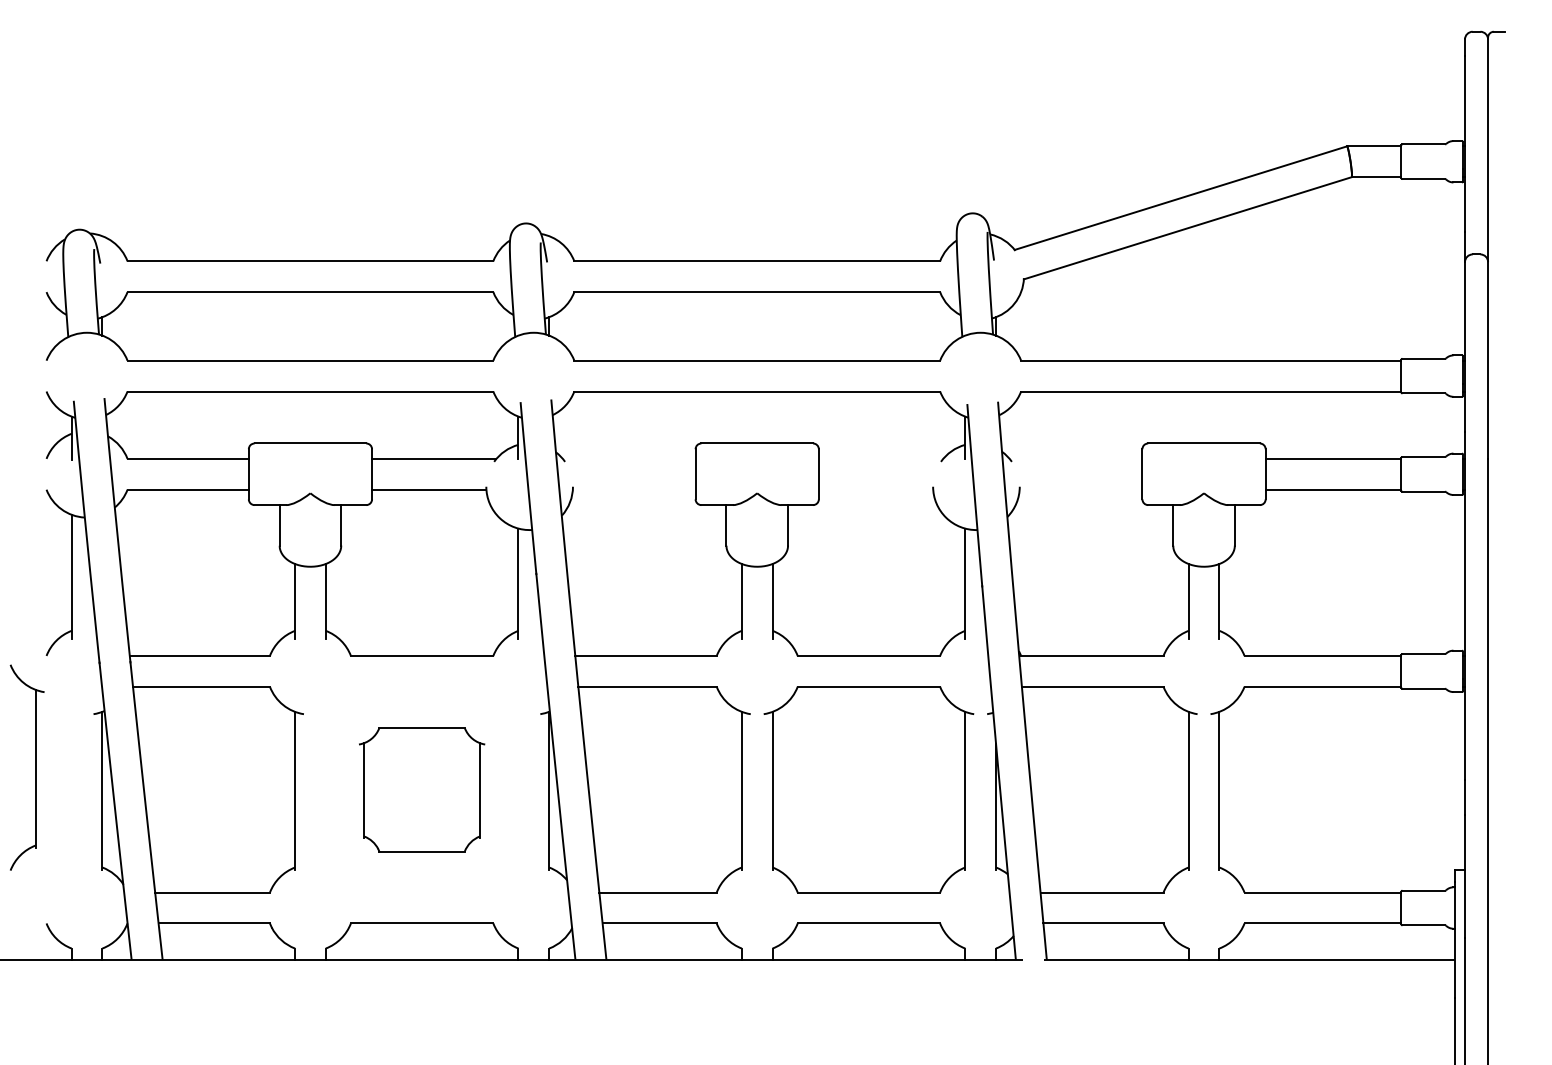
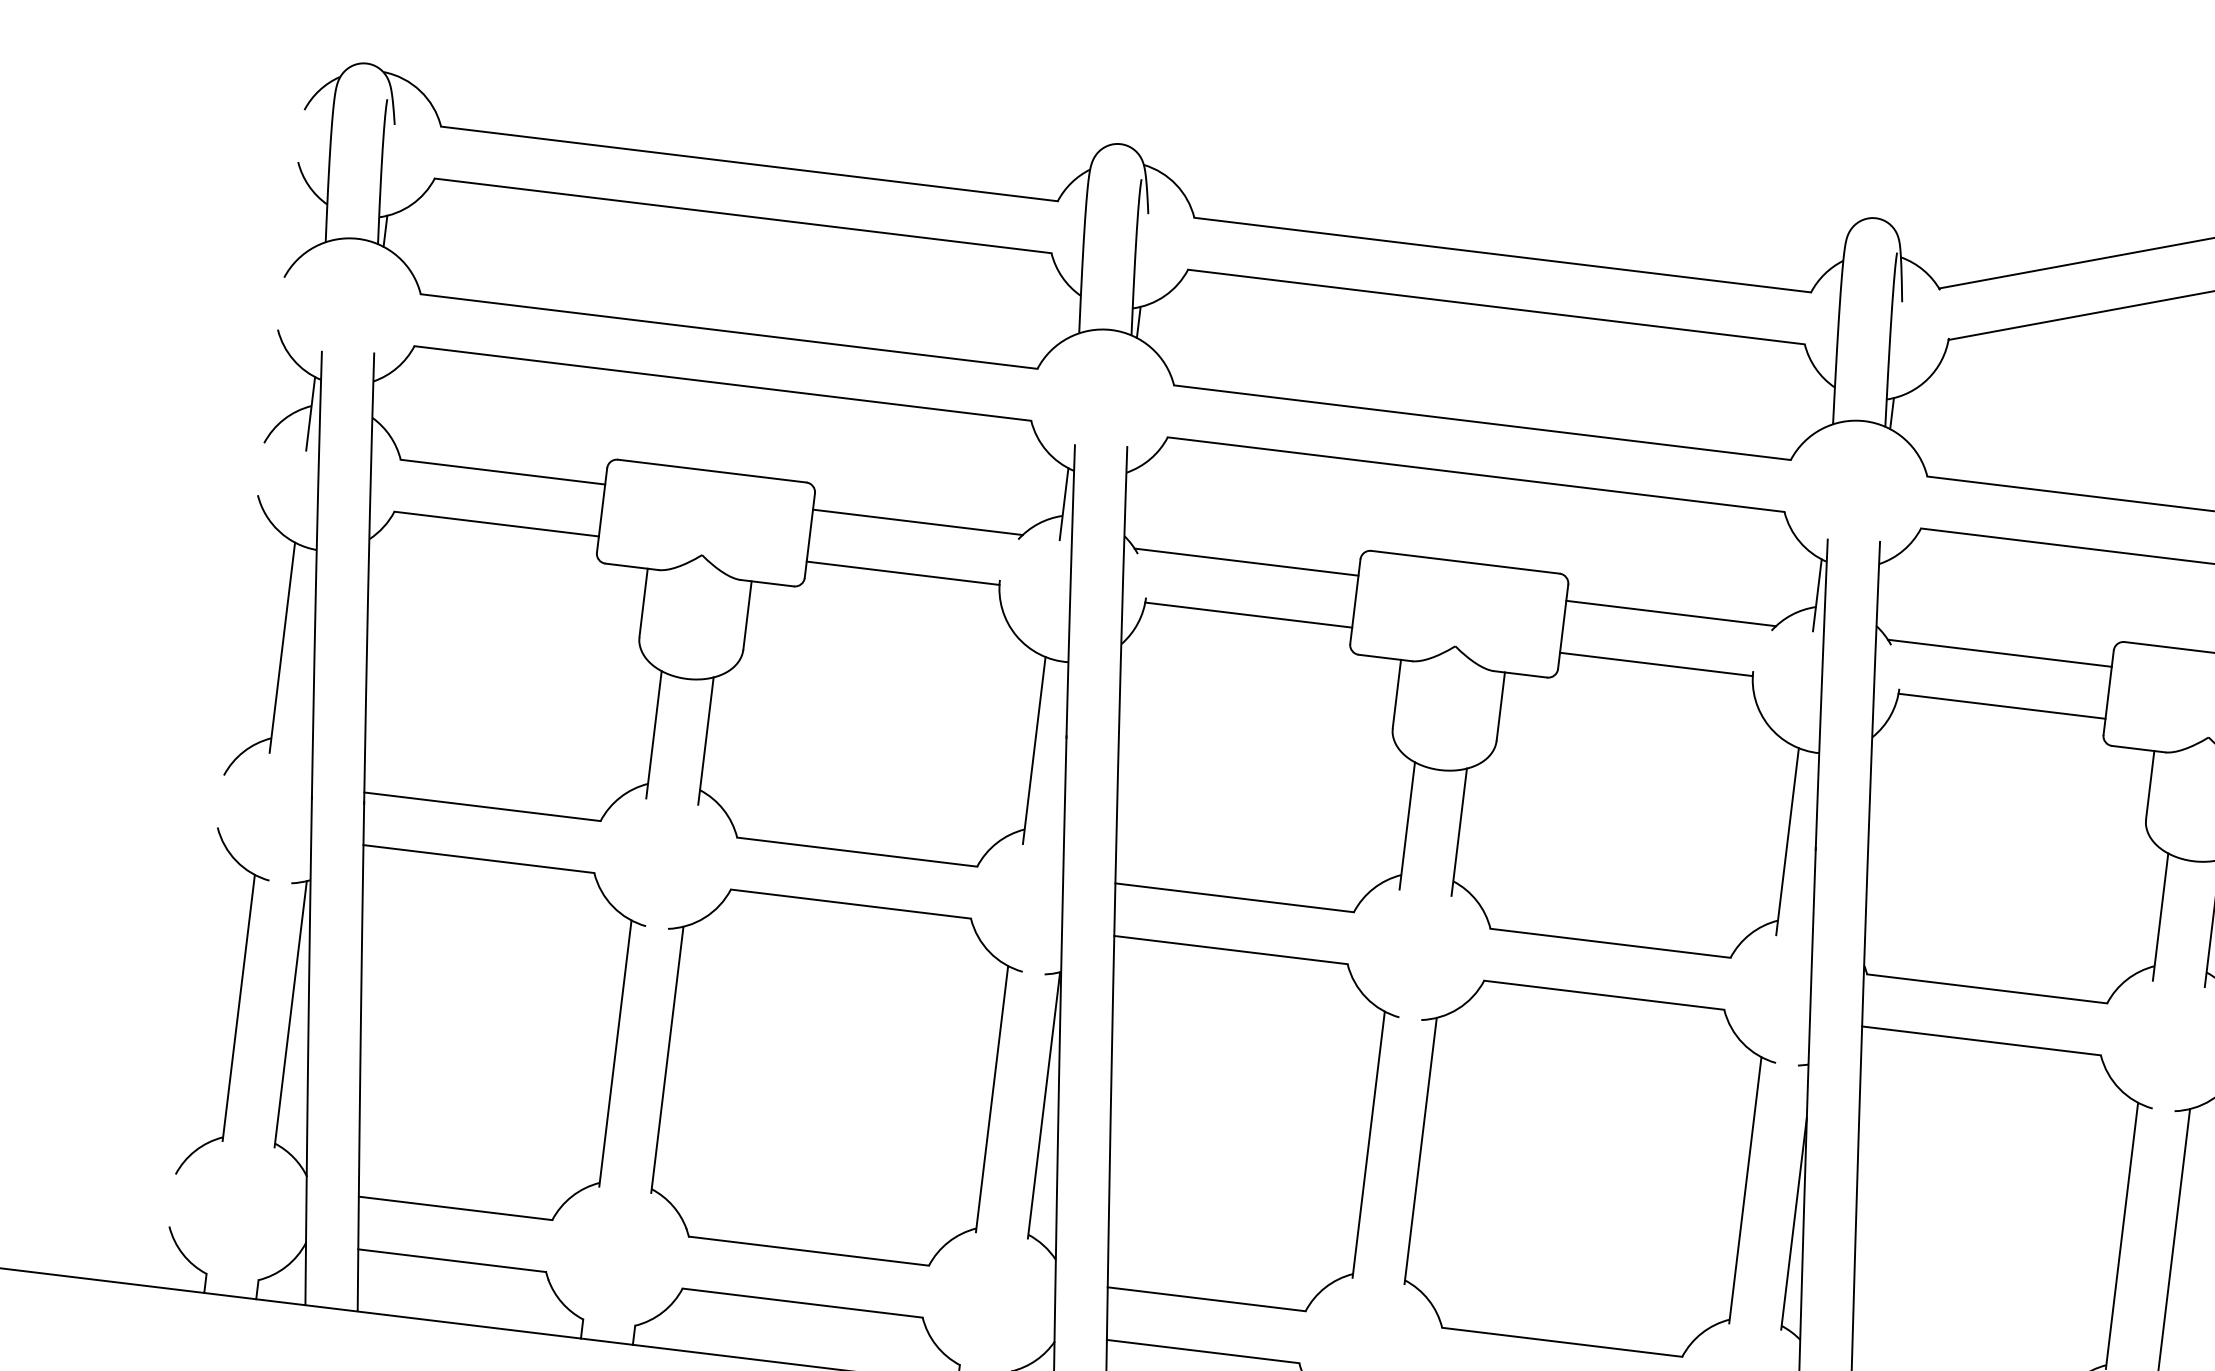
line: (628, 458) -> (1245, 561), added
line: (880, 458) -> (1670, 612), added
line: (1075, 458) -> (1999, 652), added
line: (633, 489) -> (1247, 614), added
line: (875, 489) -> (1655, 663), added
line: (1080, 489) -> (2001, 705), added
part: (35, 767) -> (238, 1005), moved
part: (421, 789) -> (828, 1077), size x1.67

